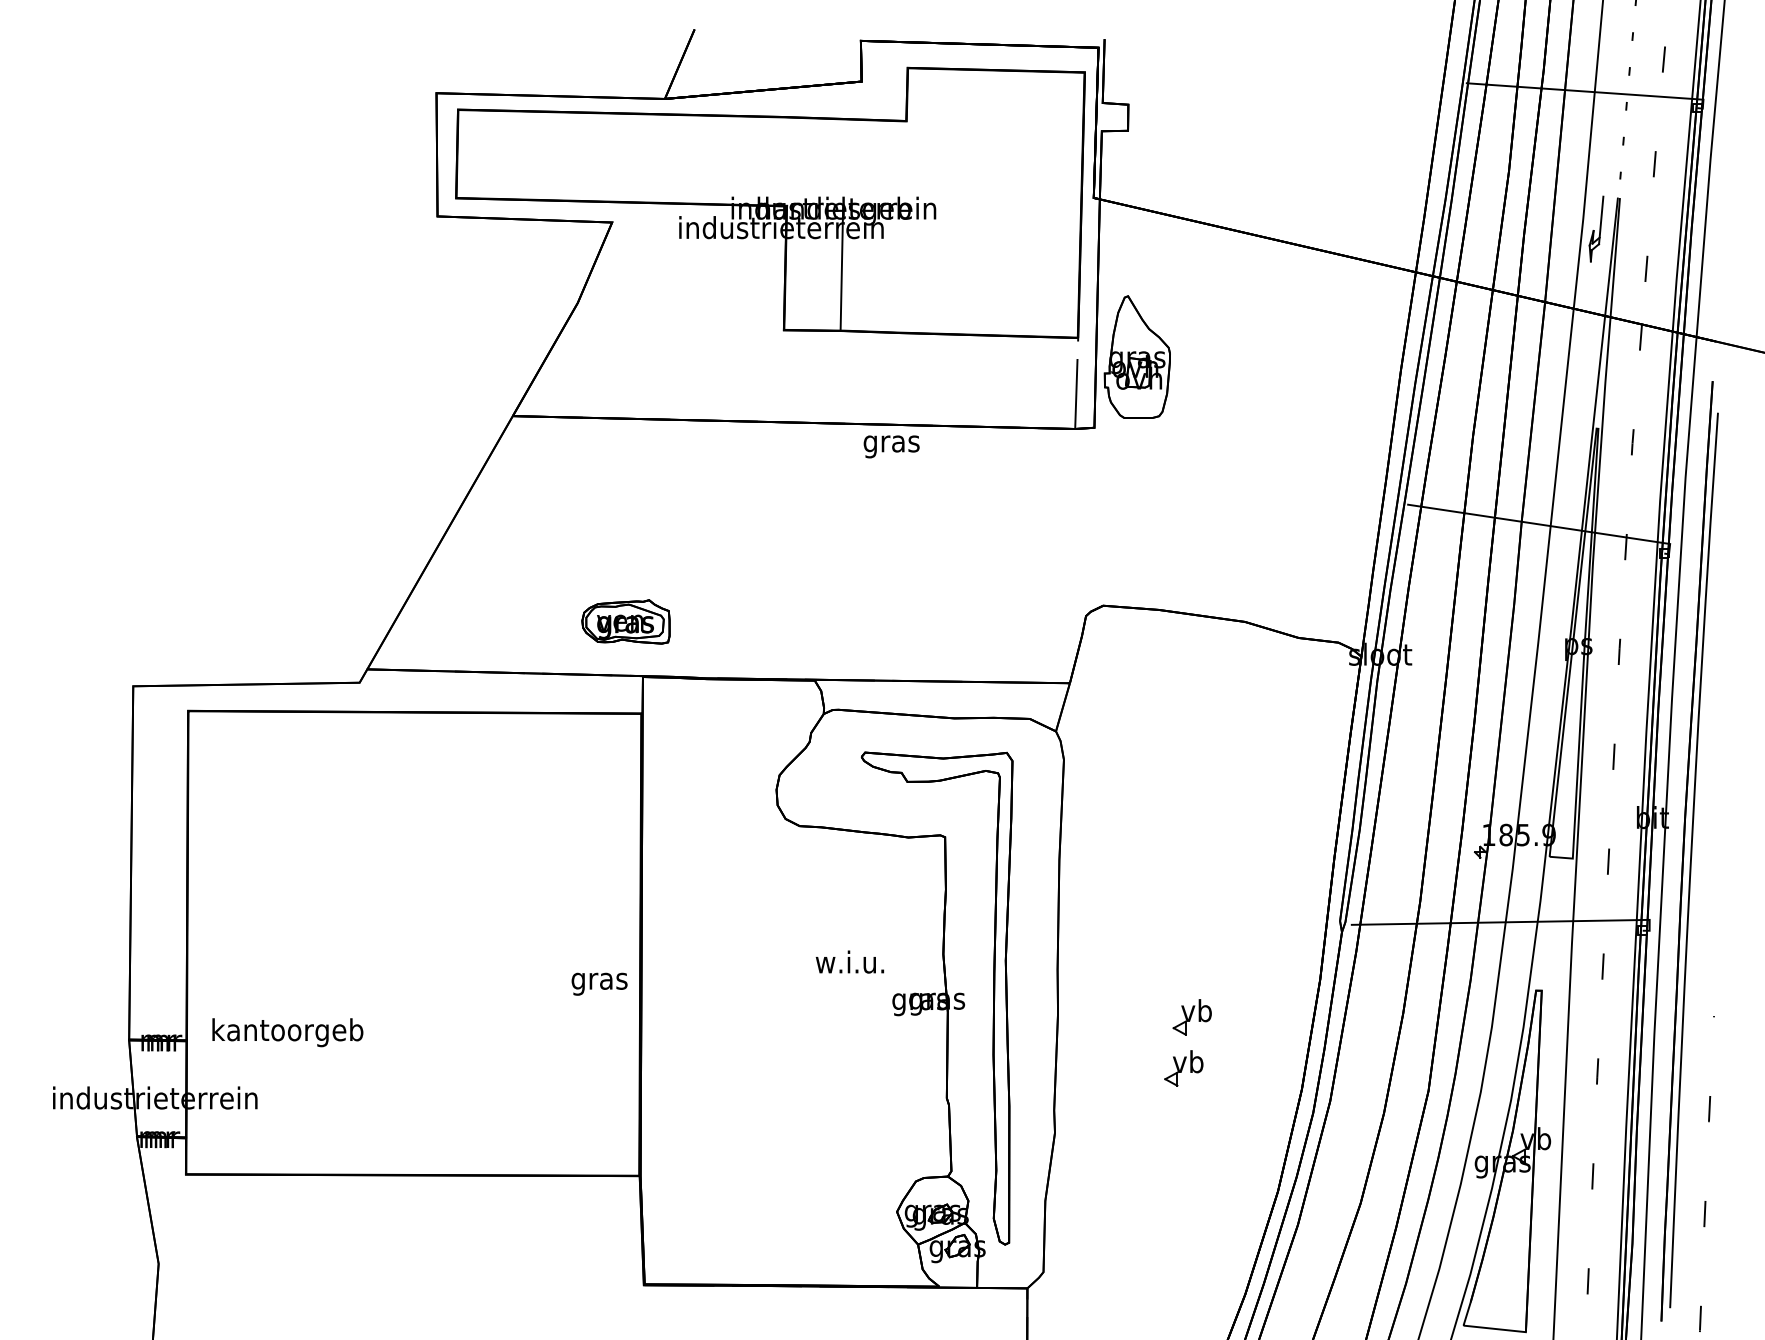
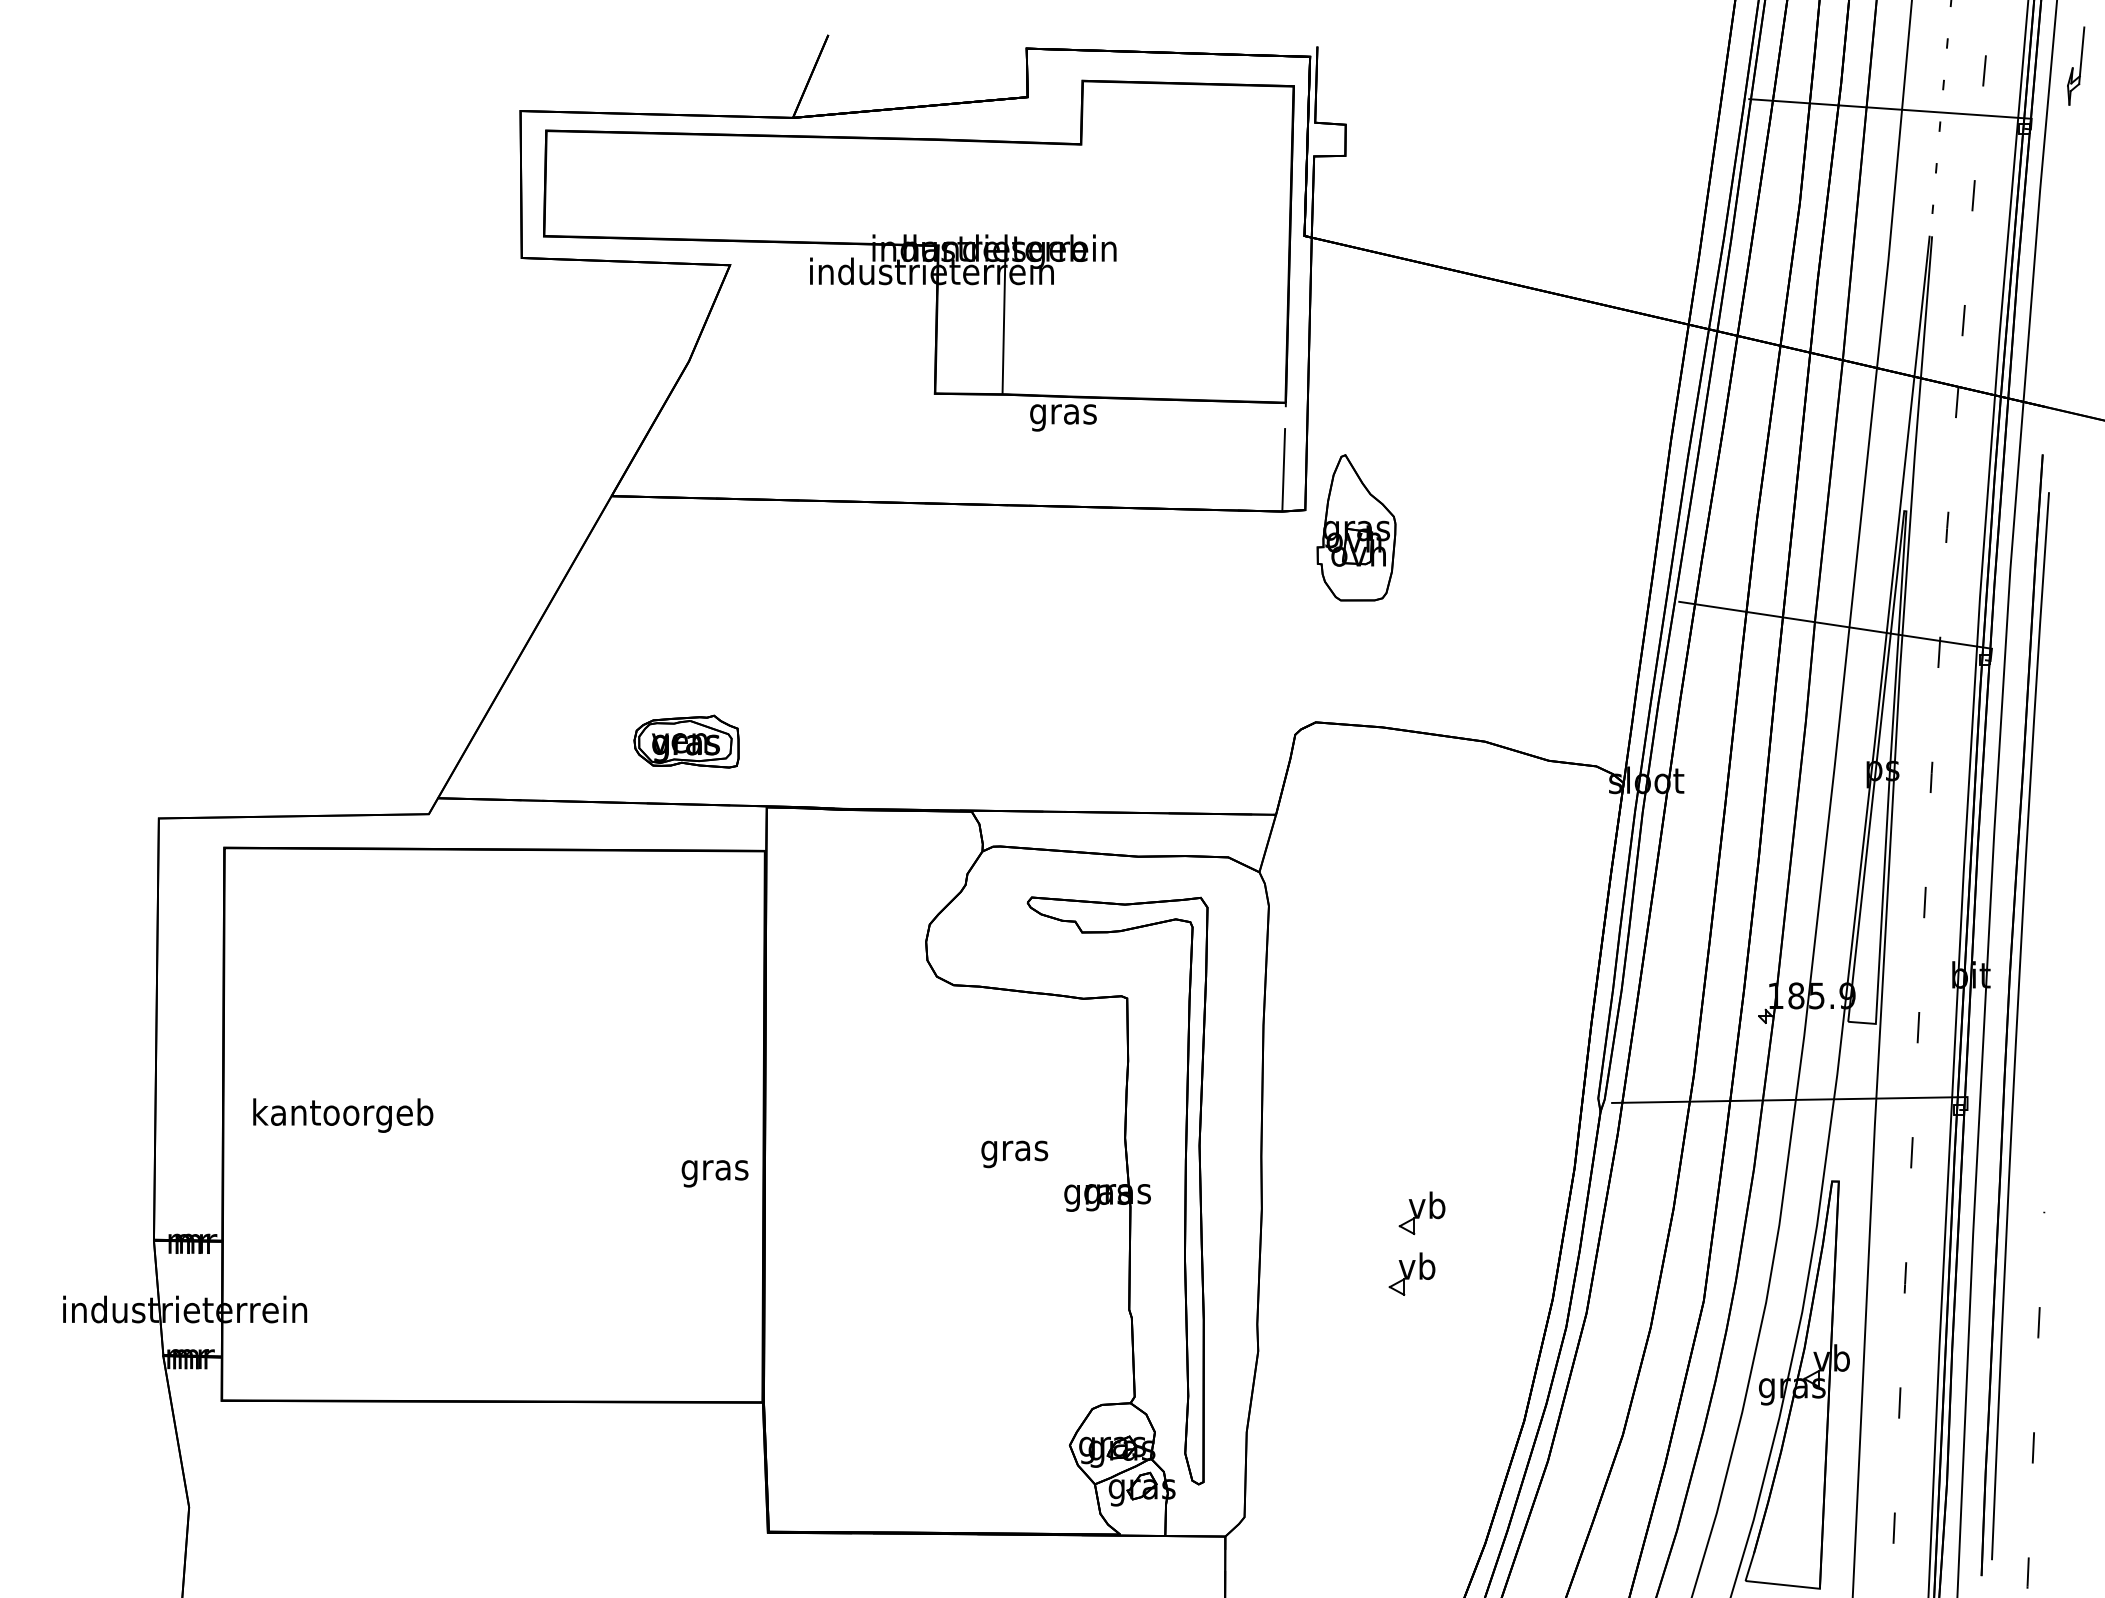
part: (1596, 228) -> (2076, 65), moved
part: (1137, 356) -> (1356, 527), moved
text: (891, 446) -> (1063, 417), moved
part: (625, 621) -> (686, 741), moved
text: (849, 964) -> (1013, 1150), w.i.u. -> gras
text: (288, 1032) -> (343, 1115), moved

